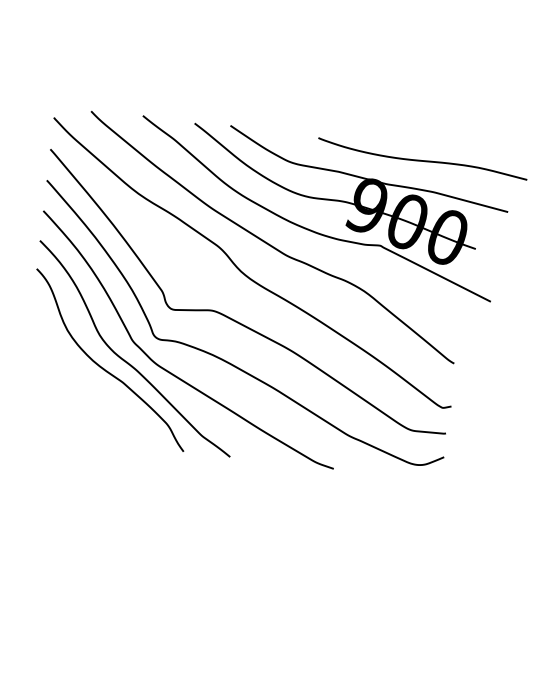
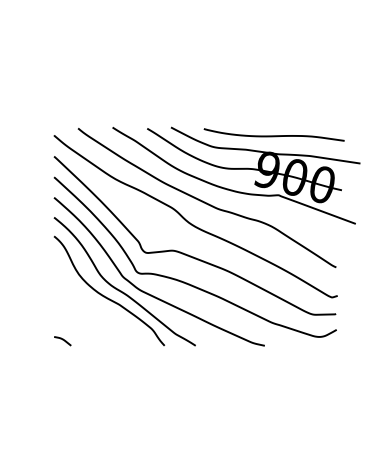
curve: (421, 159) -> (273, 135), moved
curve: (31, 426) -> (62, 340), added

